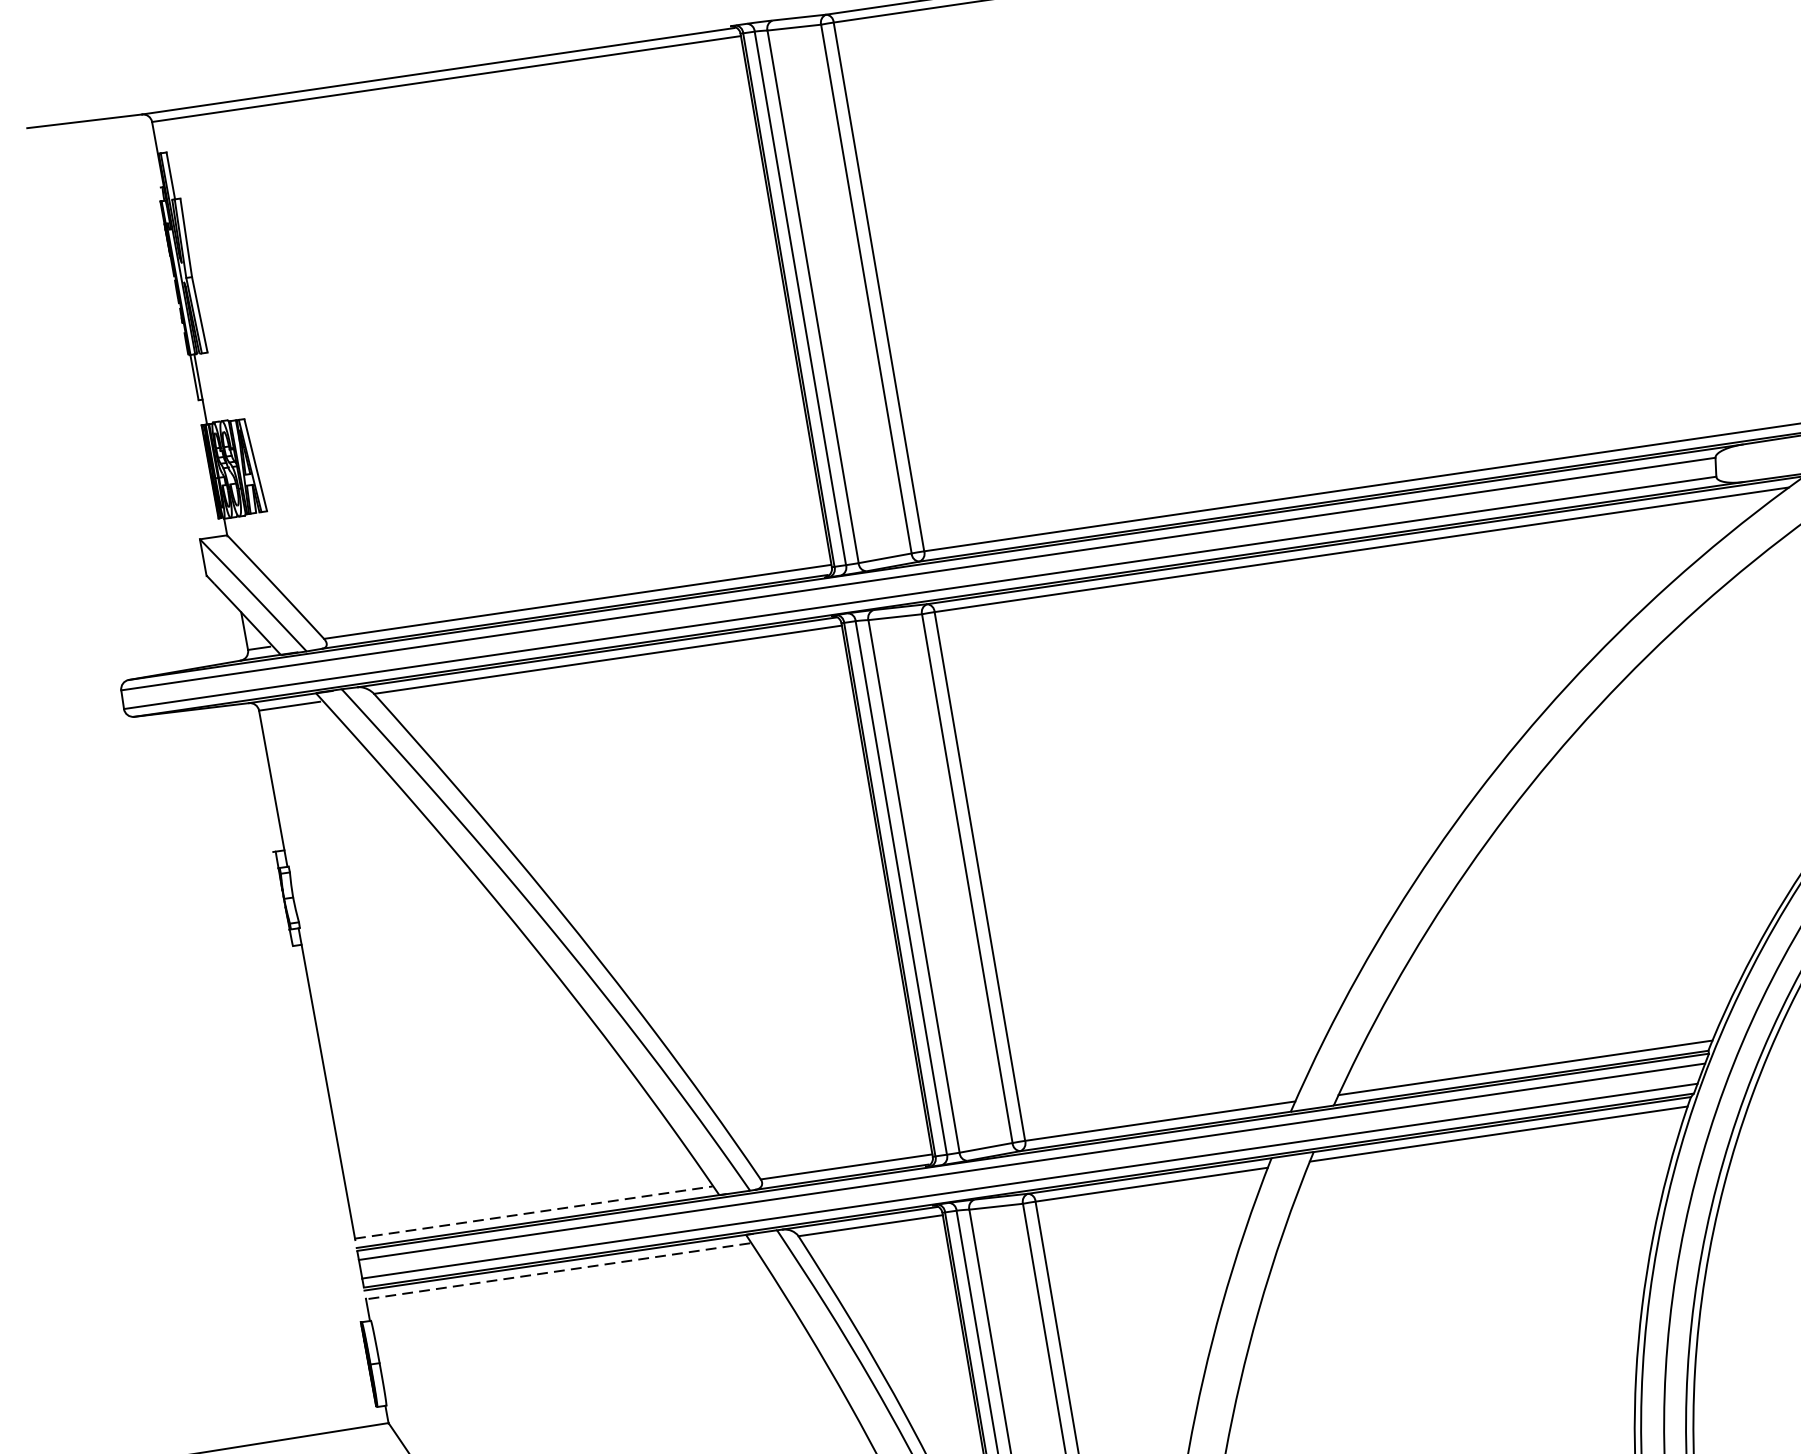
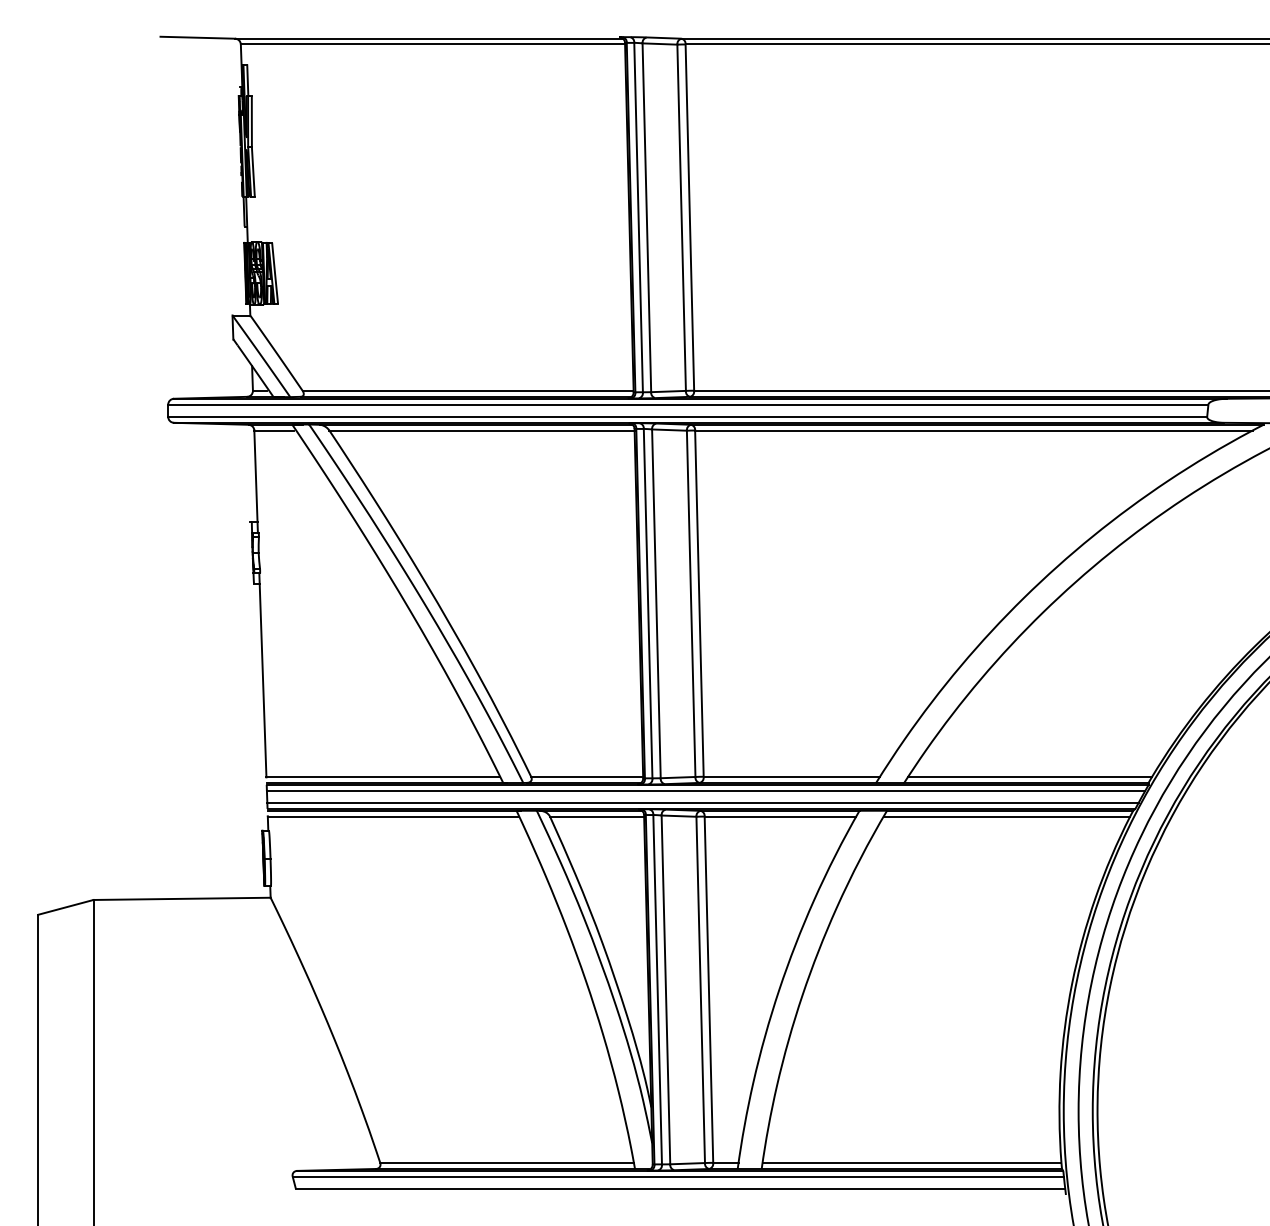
line: (534, 1212) -> (383, 776), dashed -> solid
line: (557, 1271) -> (392, 816), dashed -> solid

